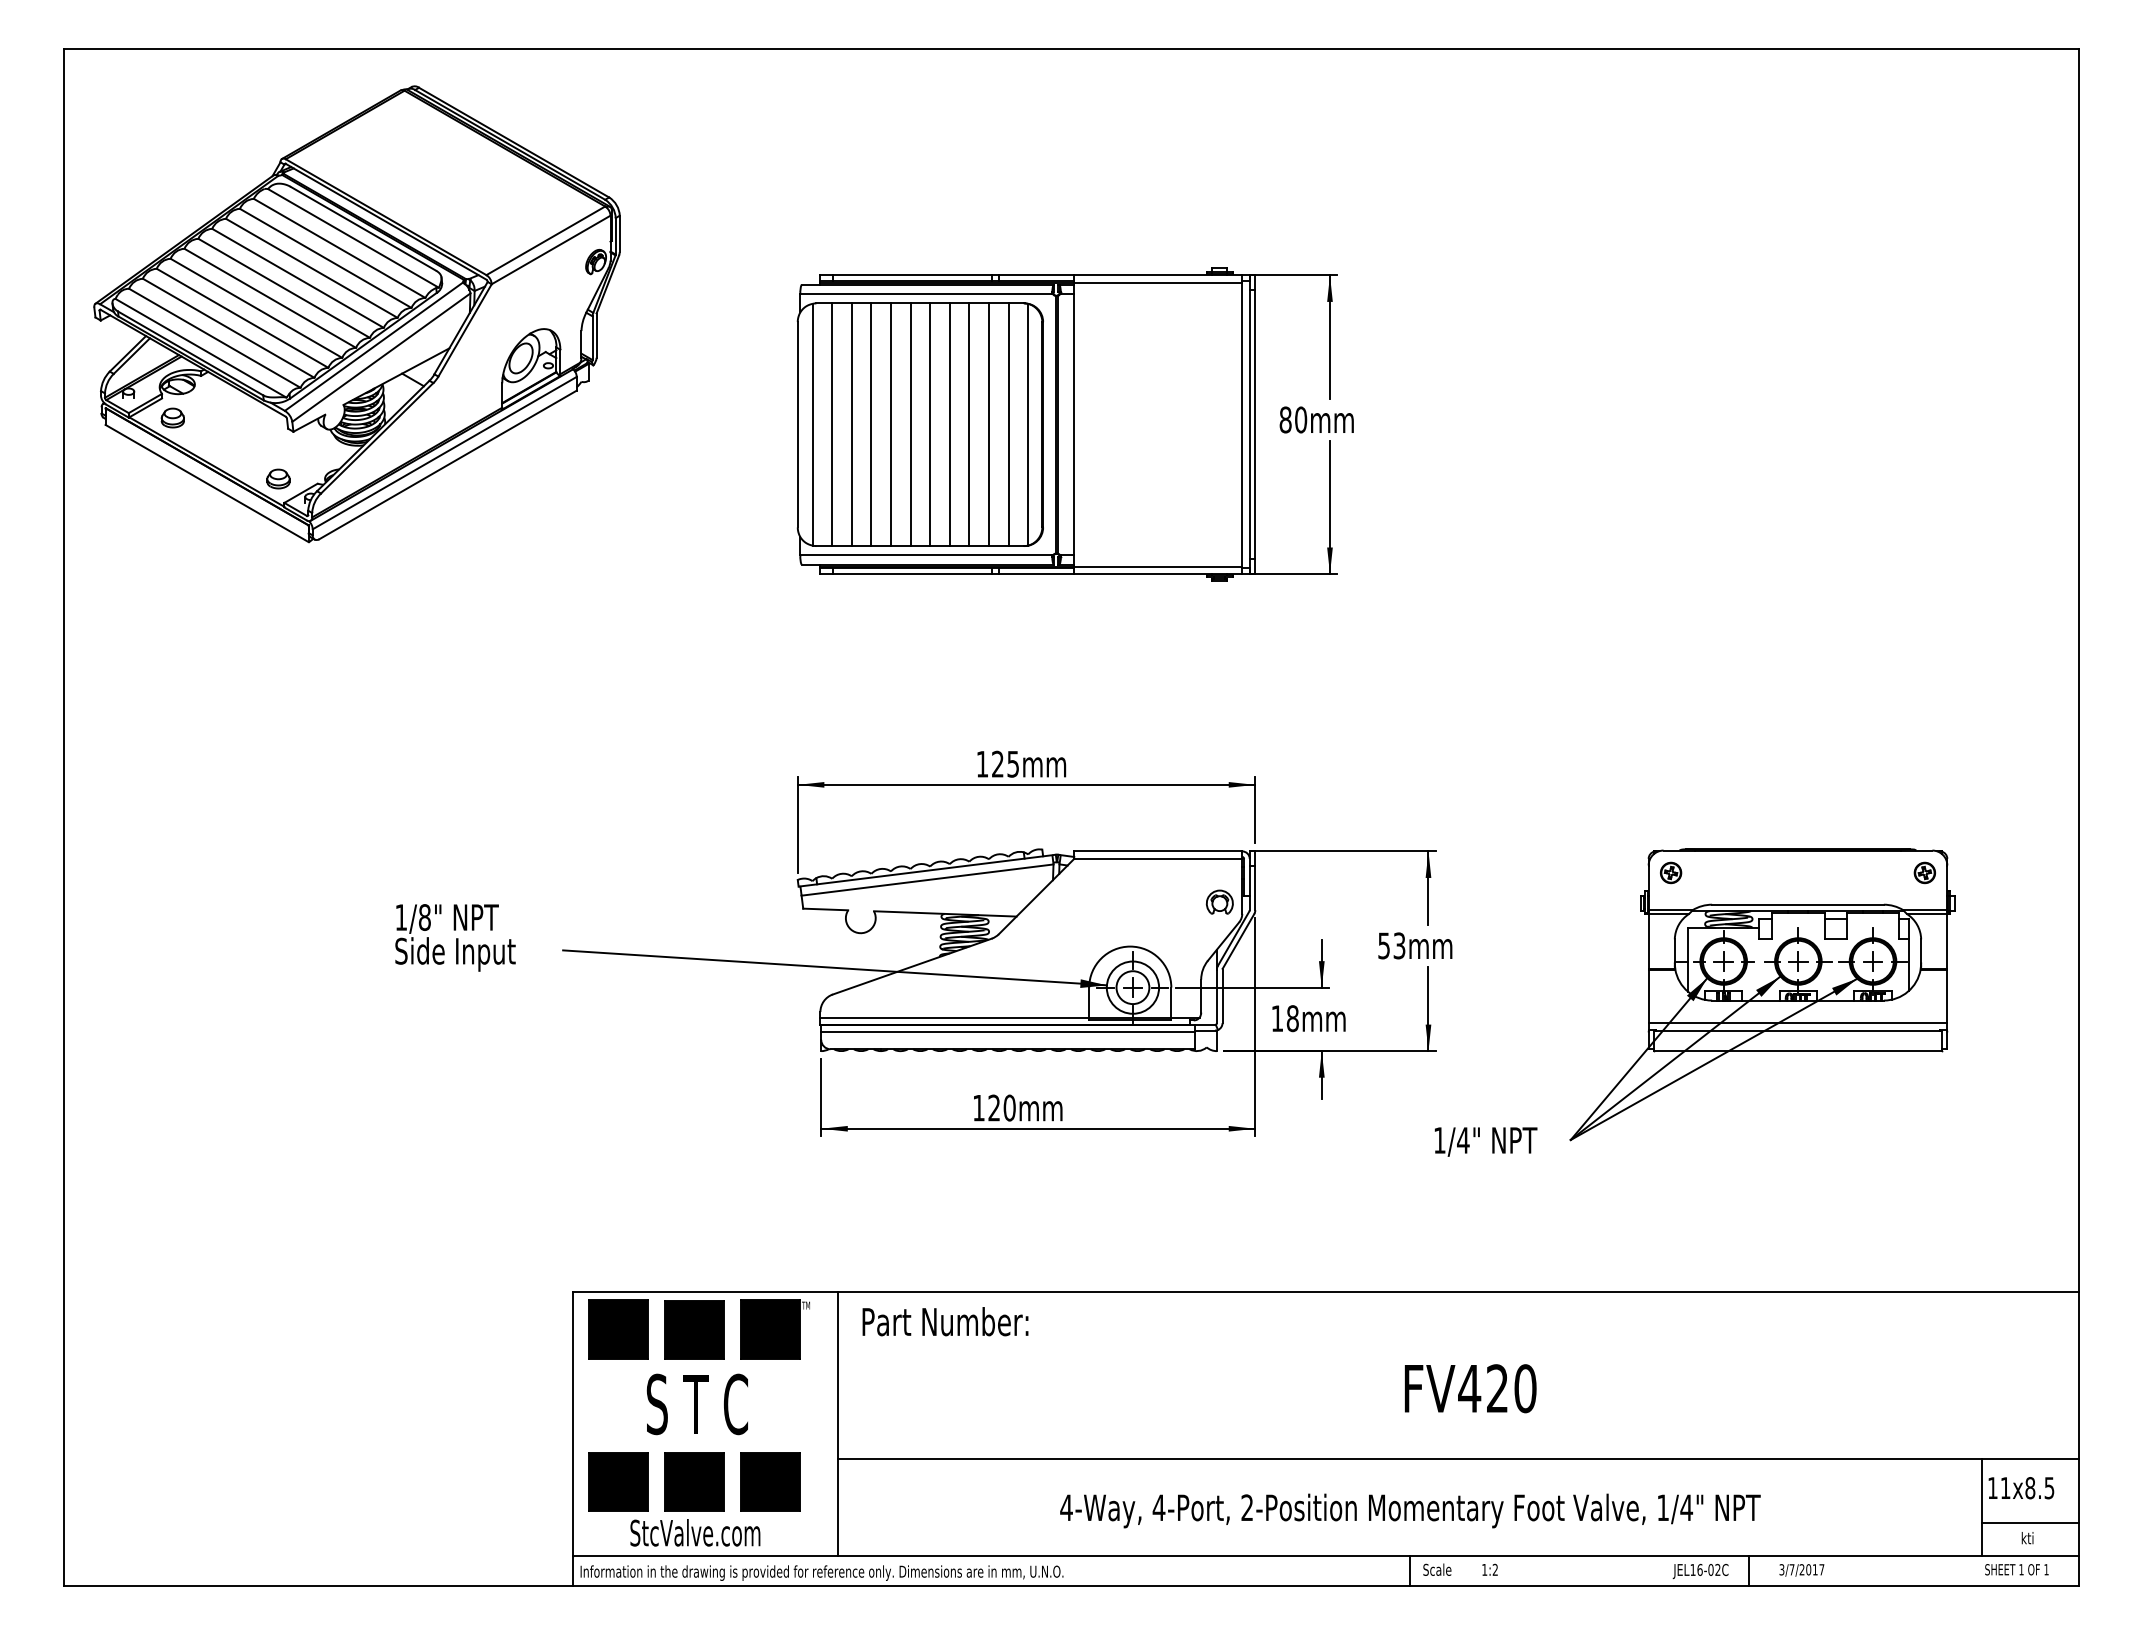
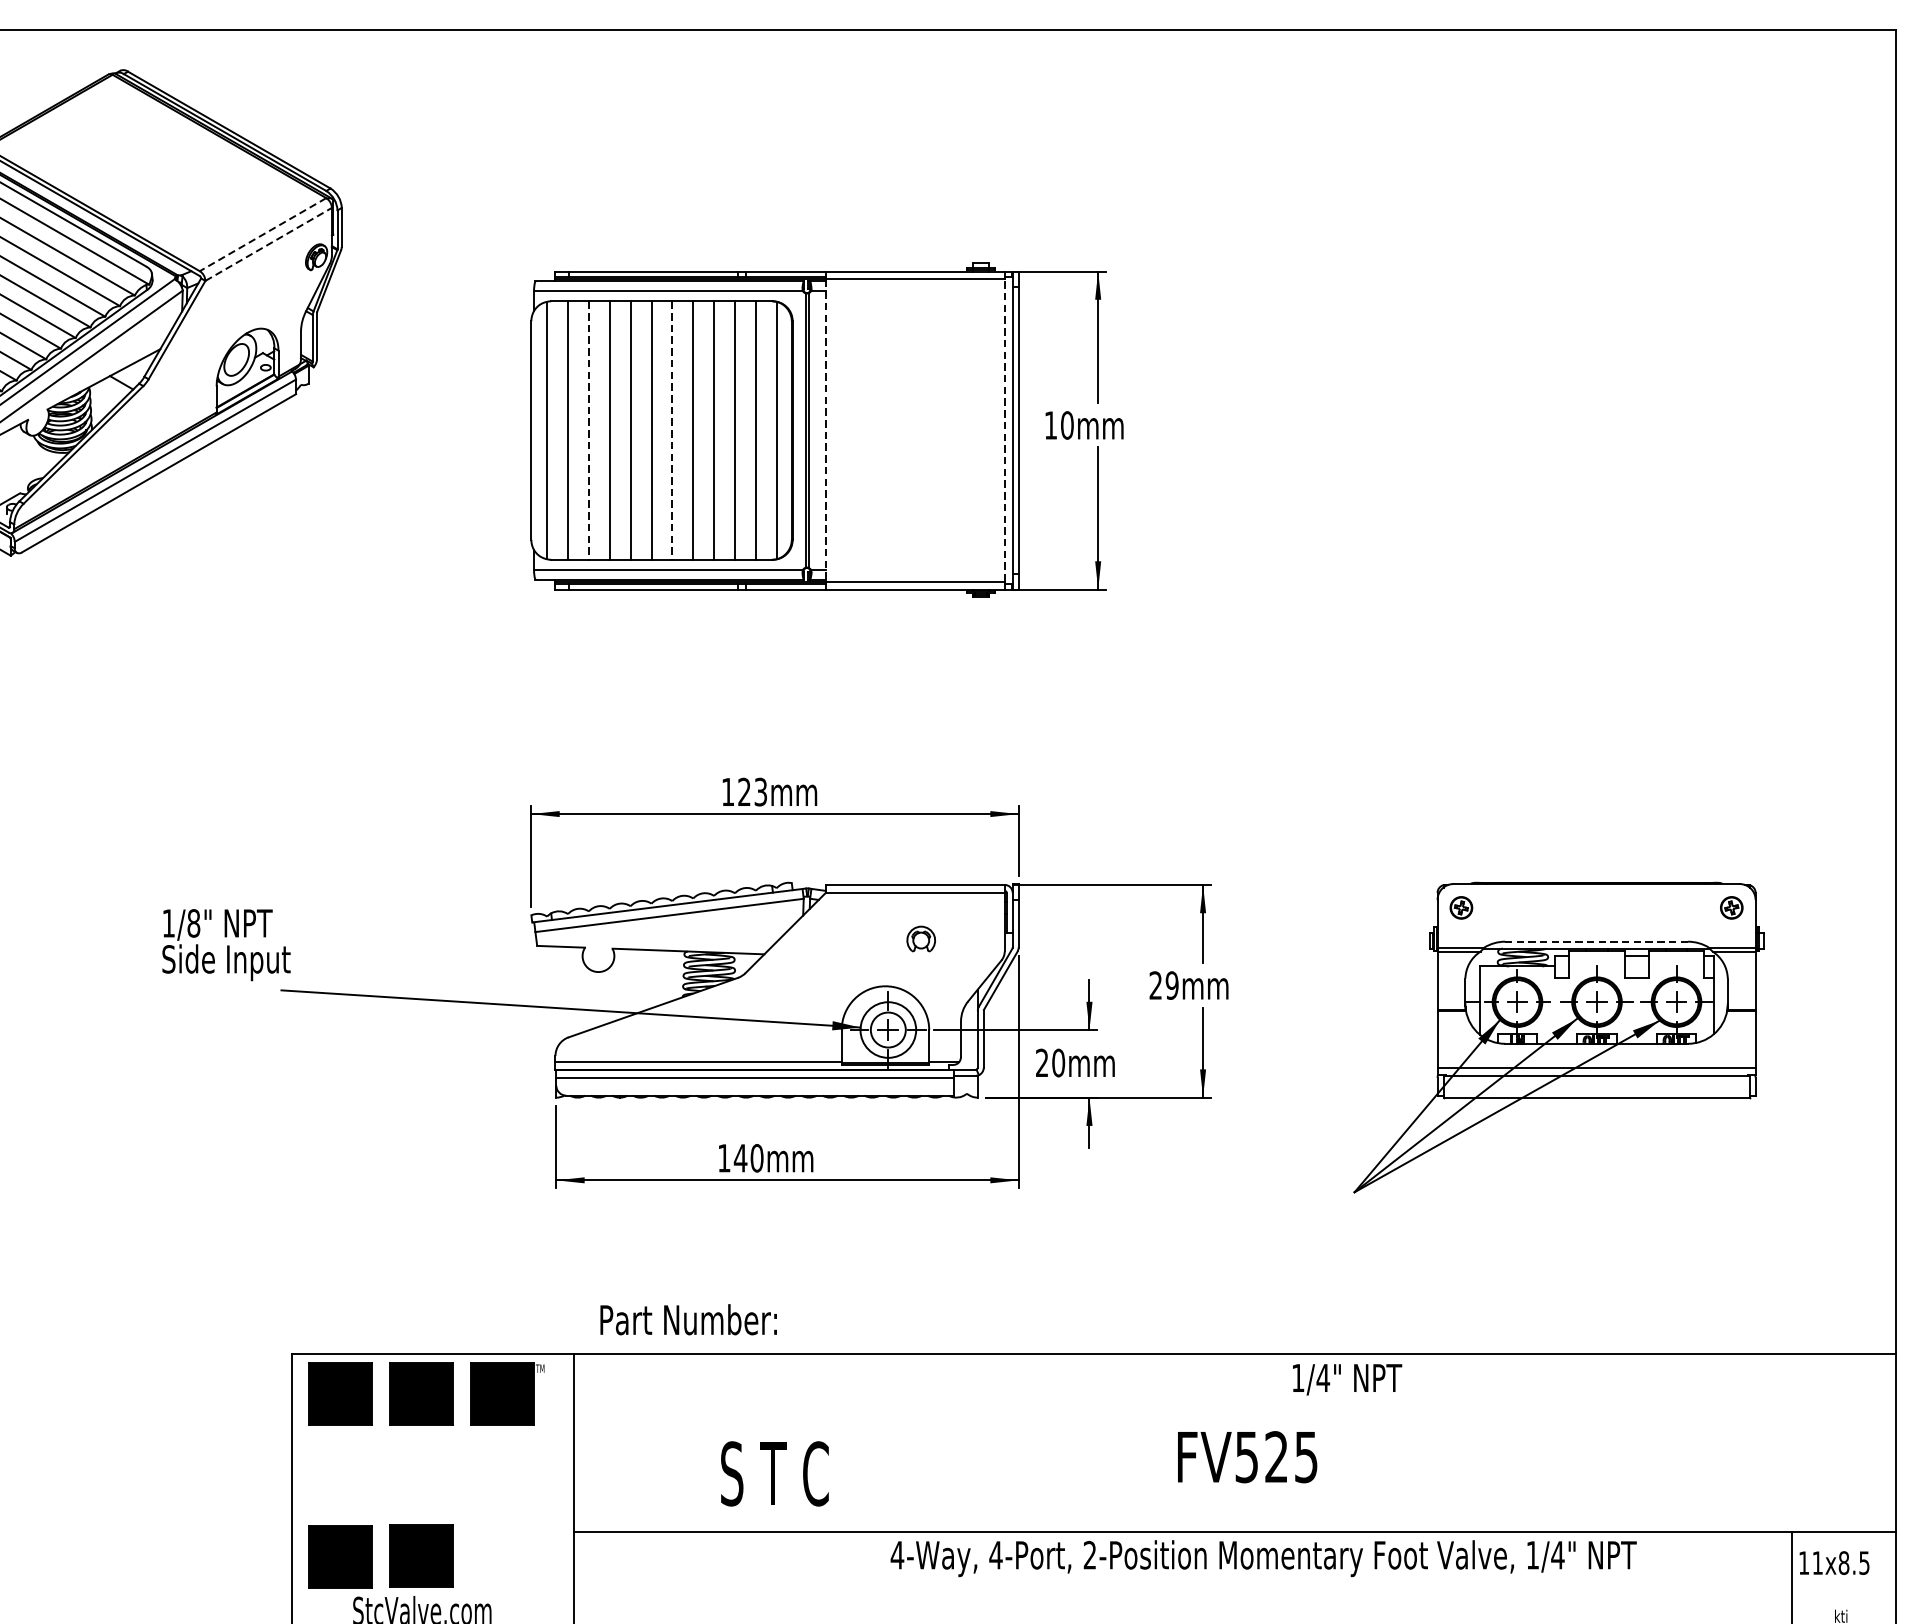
line: (545, 240) -> (262, 234), solid -> dashed
line: (551, 249) -> (269, 243), solid -> dashed
text: (1285, 419) -> (1050, 424), 80mm -> 10mm
line: (1074, 424) -> (826, 430), solid -> dashed
line: (1242, 424) -> (1005, 430), solid -> dashed
line: (851, 425) -> (588, 431), solid -> dashed
line: (930, 425) -> (672, 431), solid -> dashed
text: (1013, 763) -> (761, 791), 125mm -> 123mm
part: (1219, 901) -> (920, 938), moved
line: (1797, 904) -> (1596, 941), solid -> dashed
text: (455, 937) -> (226, 944), moved
text: (1391, 945) -> (1163, 985), 53mm -> 29mm
text: (1284, 1018) -> (1049, 1062), 18mm -> 20mm
text: (993, 1107) -> (739, 1157), 120mm -> 140mm
text: (1485, 1141) -> (1346, 1379), moved
text: (945, 1321) -> (688, 1319), moved
text: (1497, 1388) -> (1276, 1456), FV420 -> FV525
text: (696, 1404) -> (773, 1473), moved
part: (770, 1481) -> (502, 1555), removed
text: (1410, 1510) -> (1263, 1558), moved
line: (2029, 1522) -> (1843, 1599), removed

